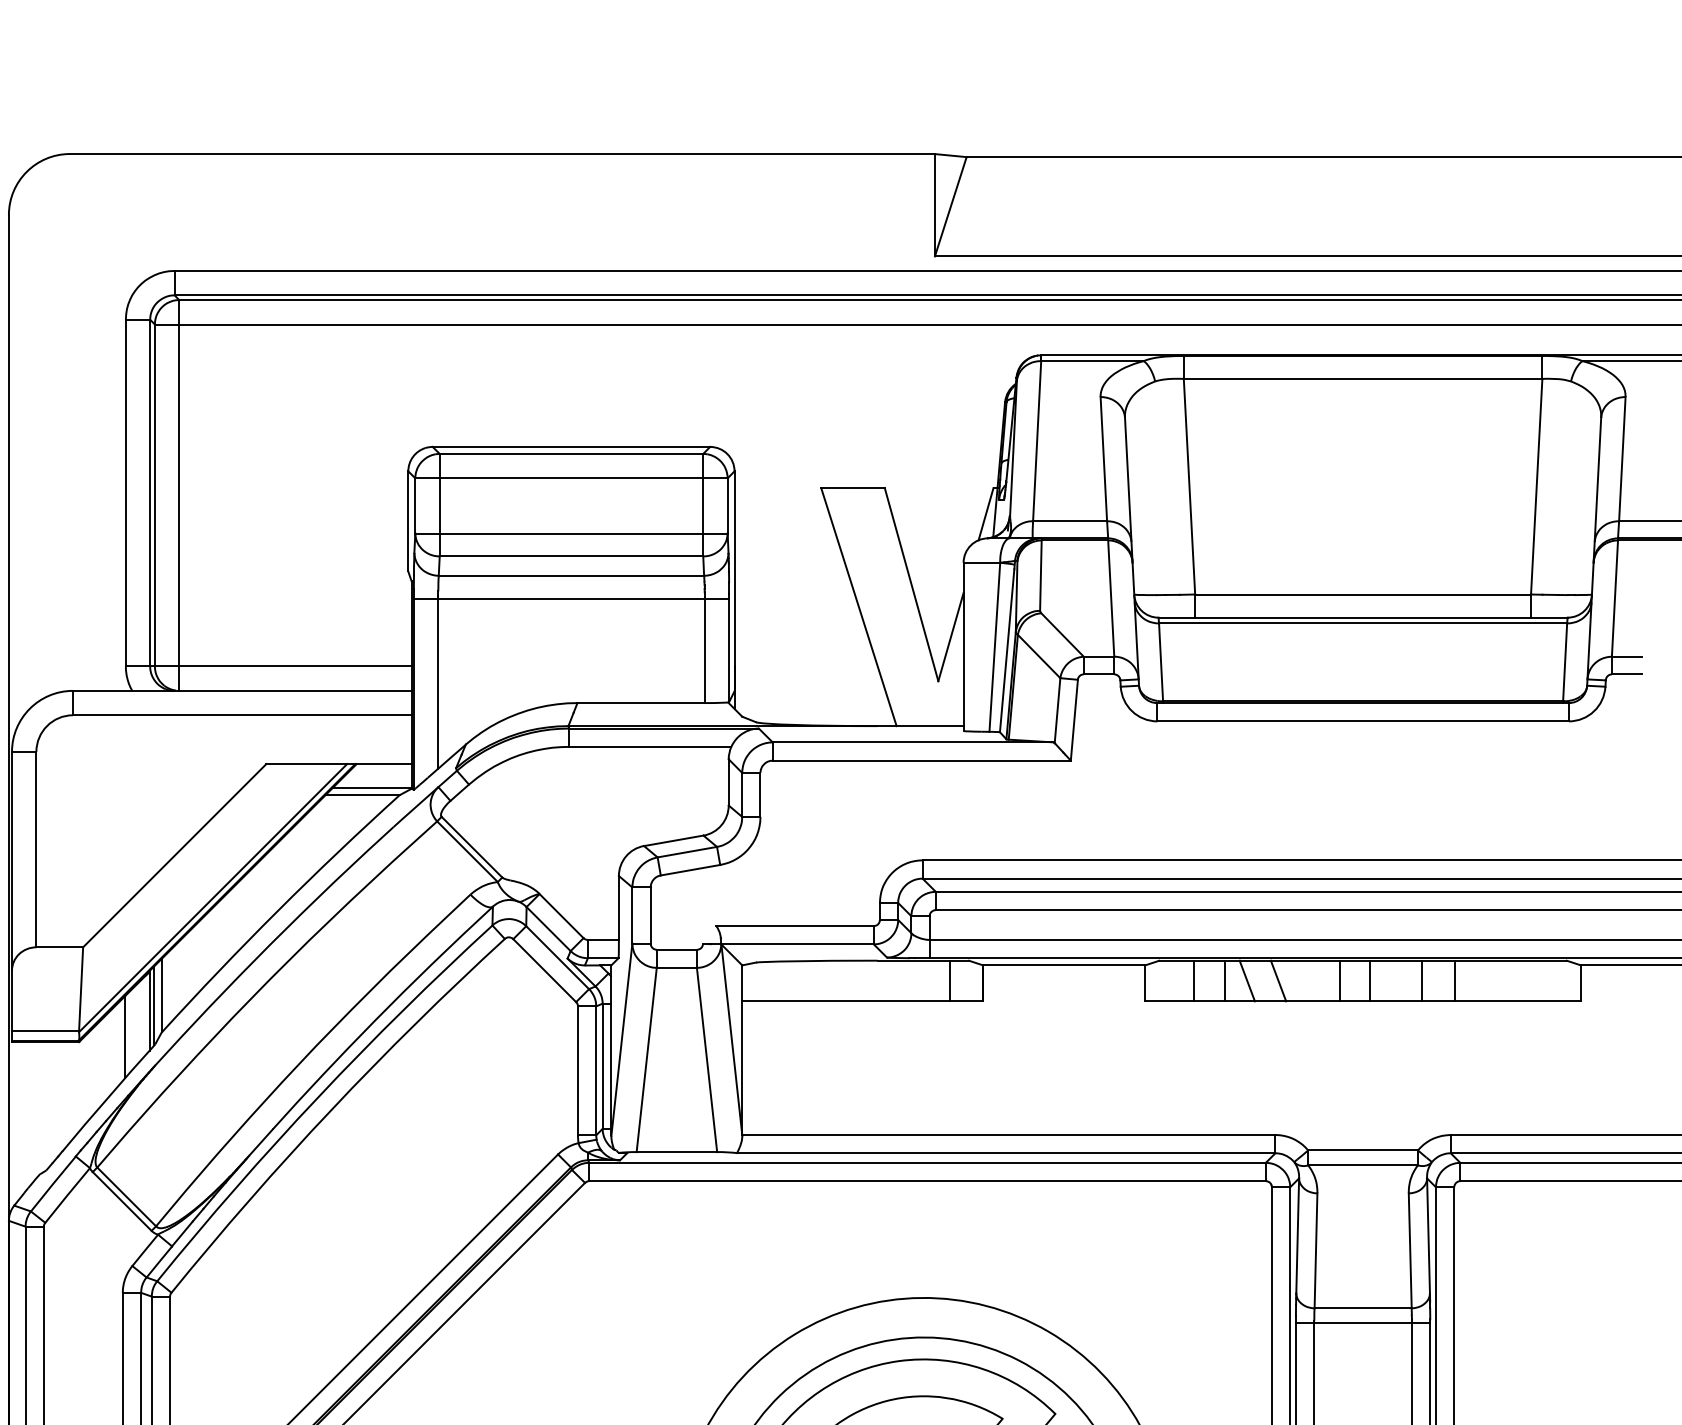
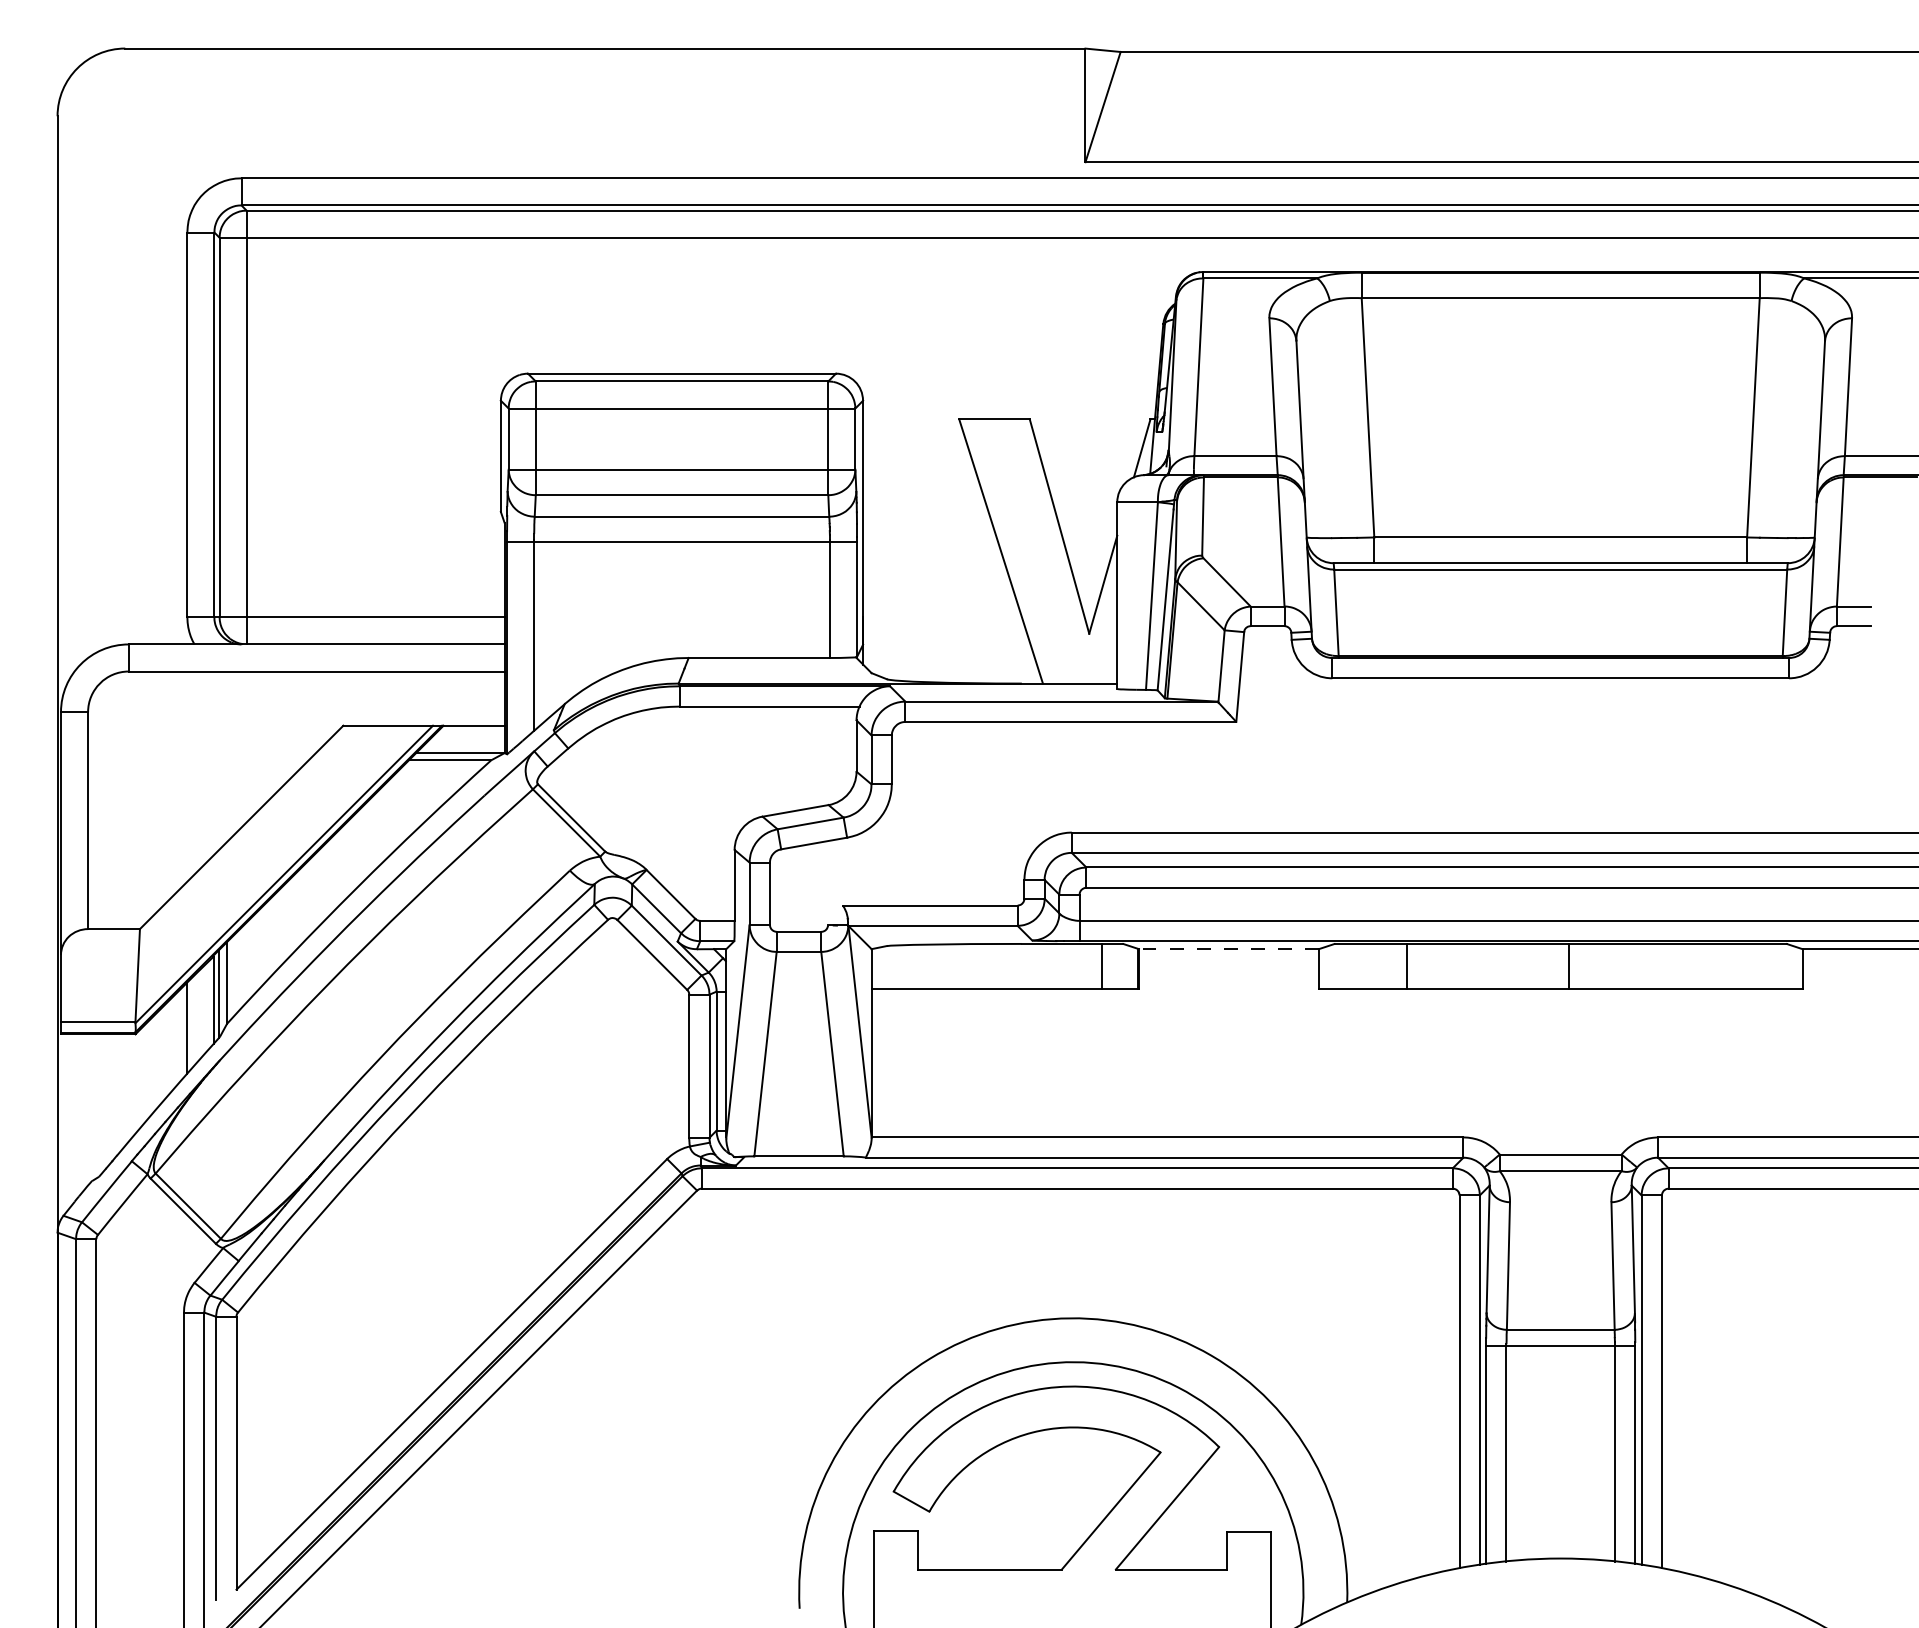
line: (1063, 965) -> (1228, 949), solid -> dashed
line: (1194, 981) -> (1373, 966), removed
line: (1246, 981) -> (1431, 966), removed
line: (1278, 981) -> (1466, 966), removed
line: (1339, 981) -> (1534, 966), removed
line: (1421, 981) -> (1625, 966), removed
line: (1454, 981) -> (1662, 966), removed

